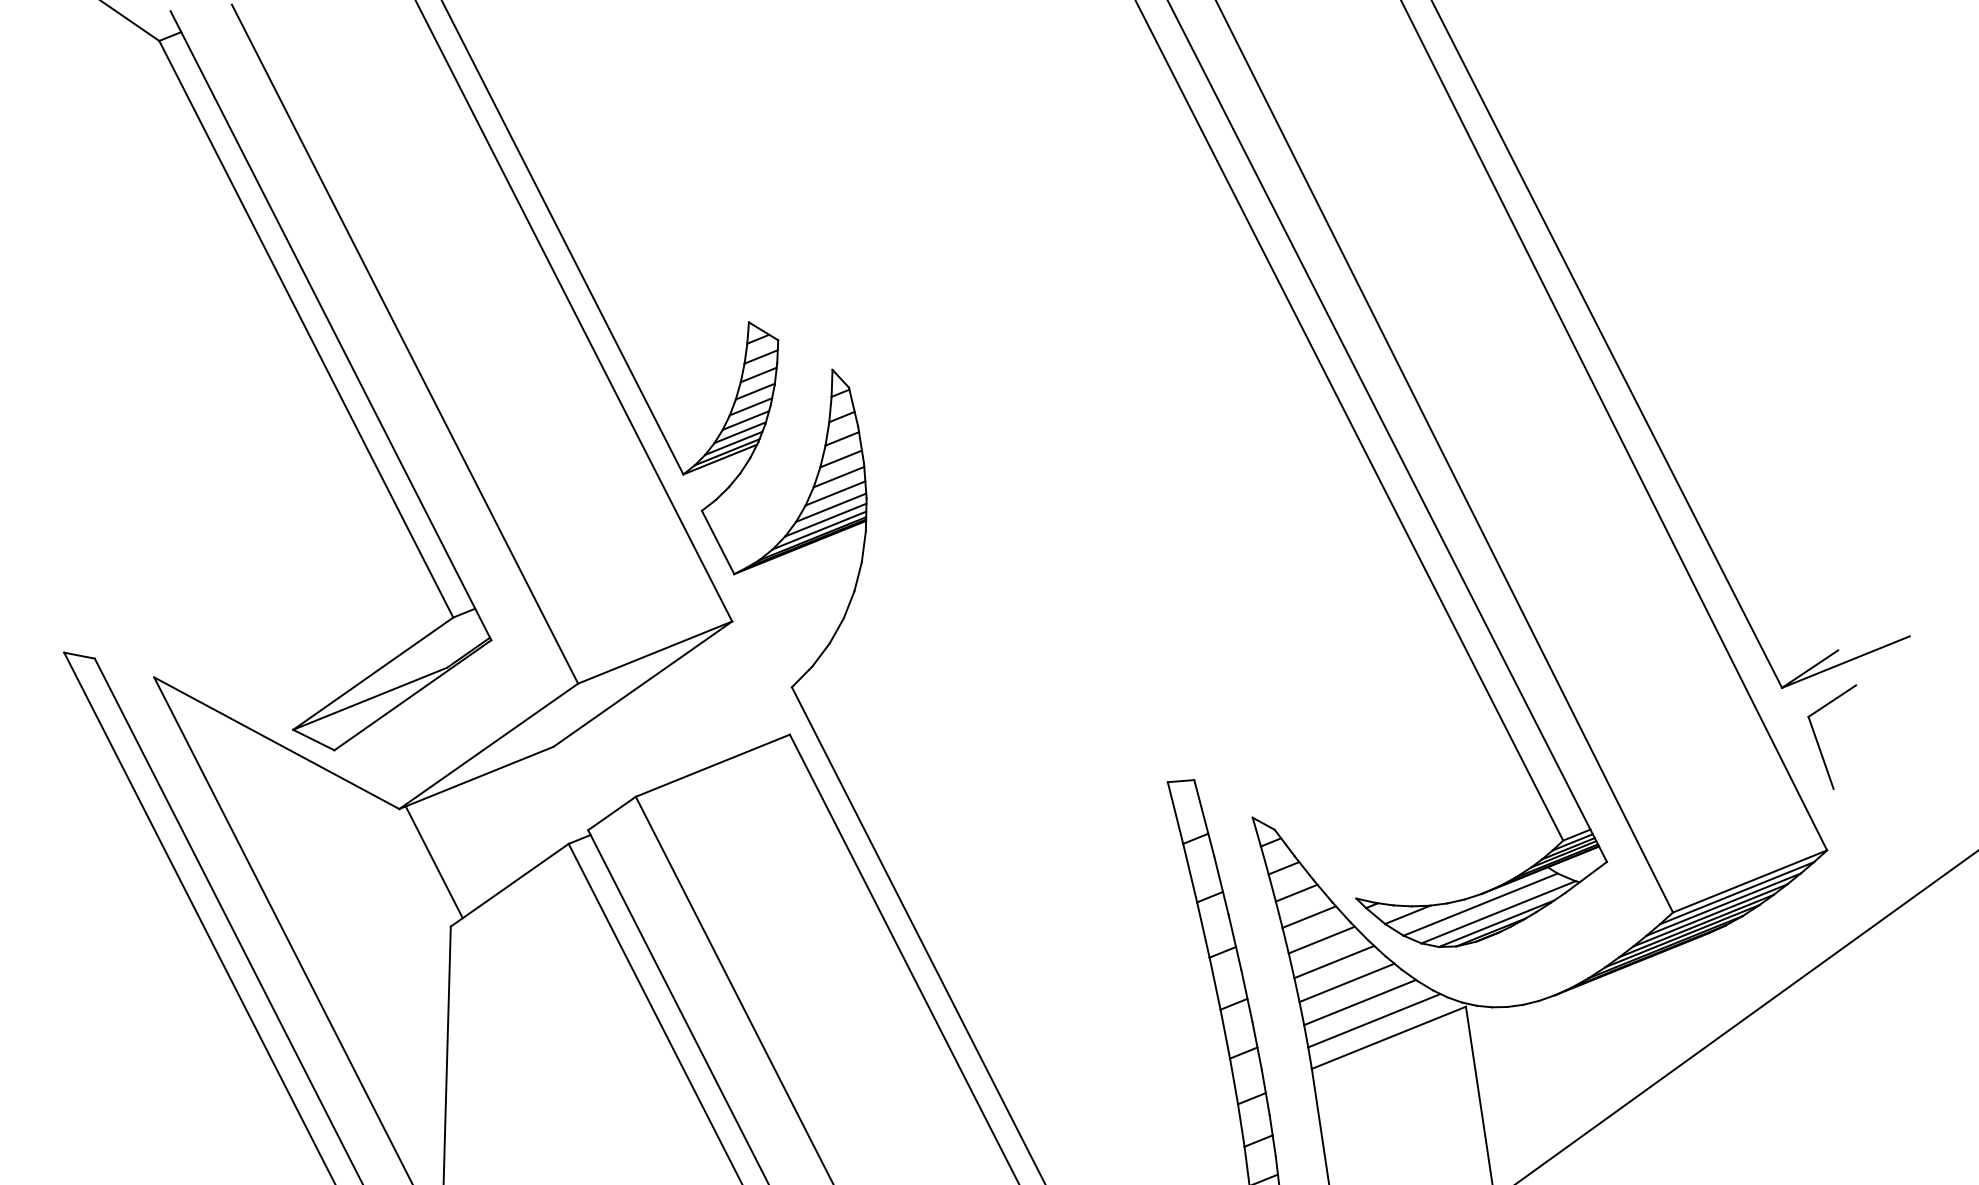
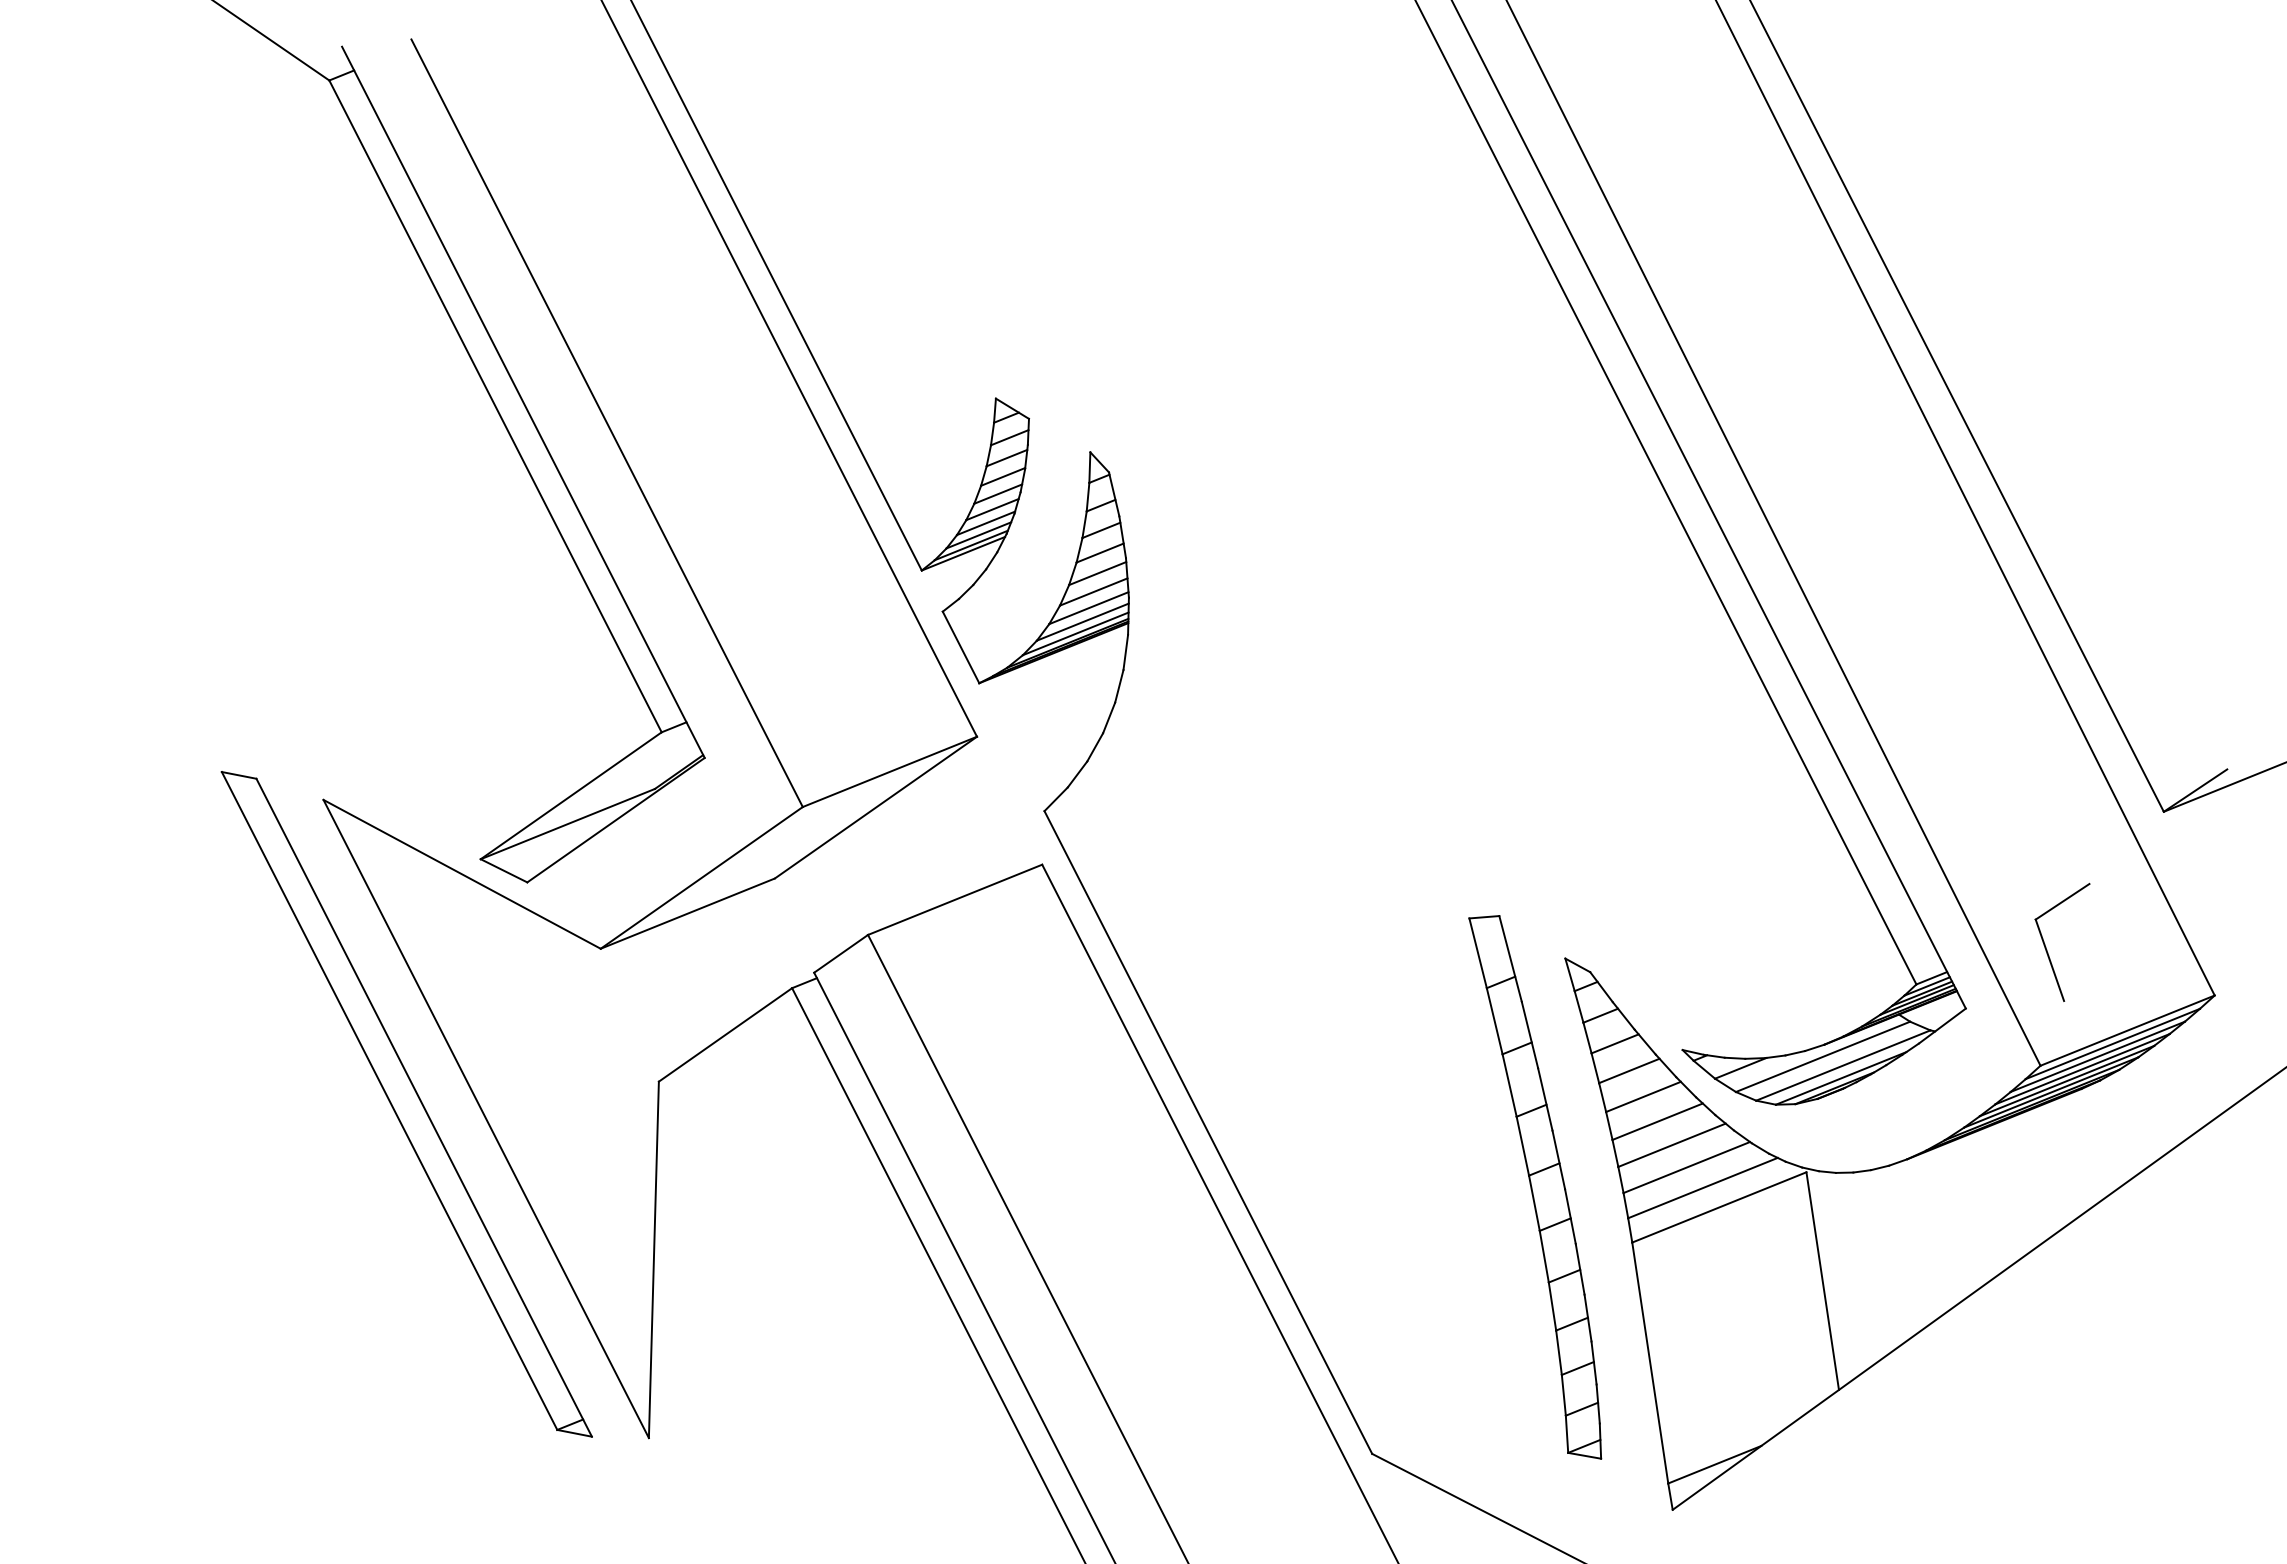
part: (1818, 743) -> (2047, 949), moved
line: (433, 861) -> (639, 1008), removed

